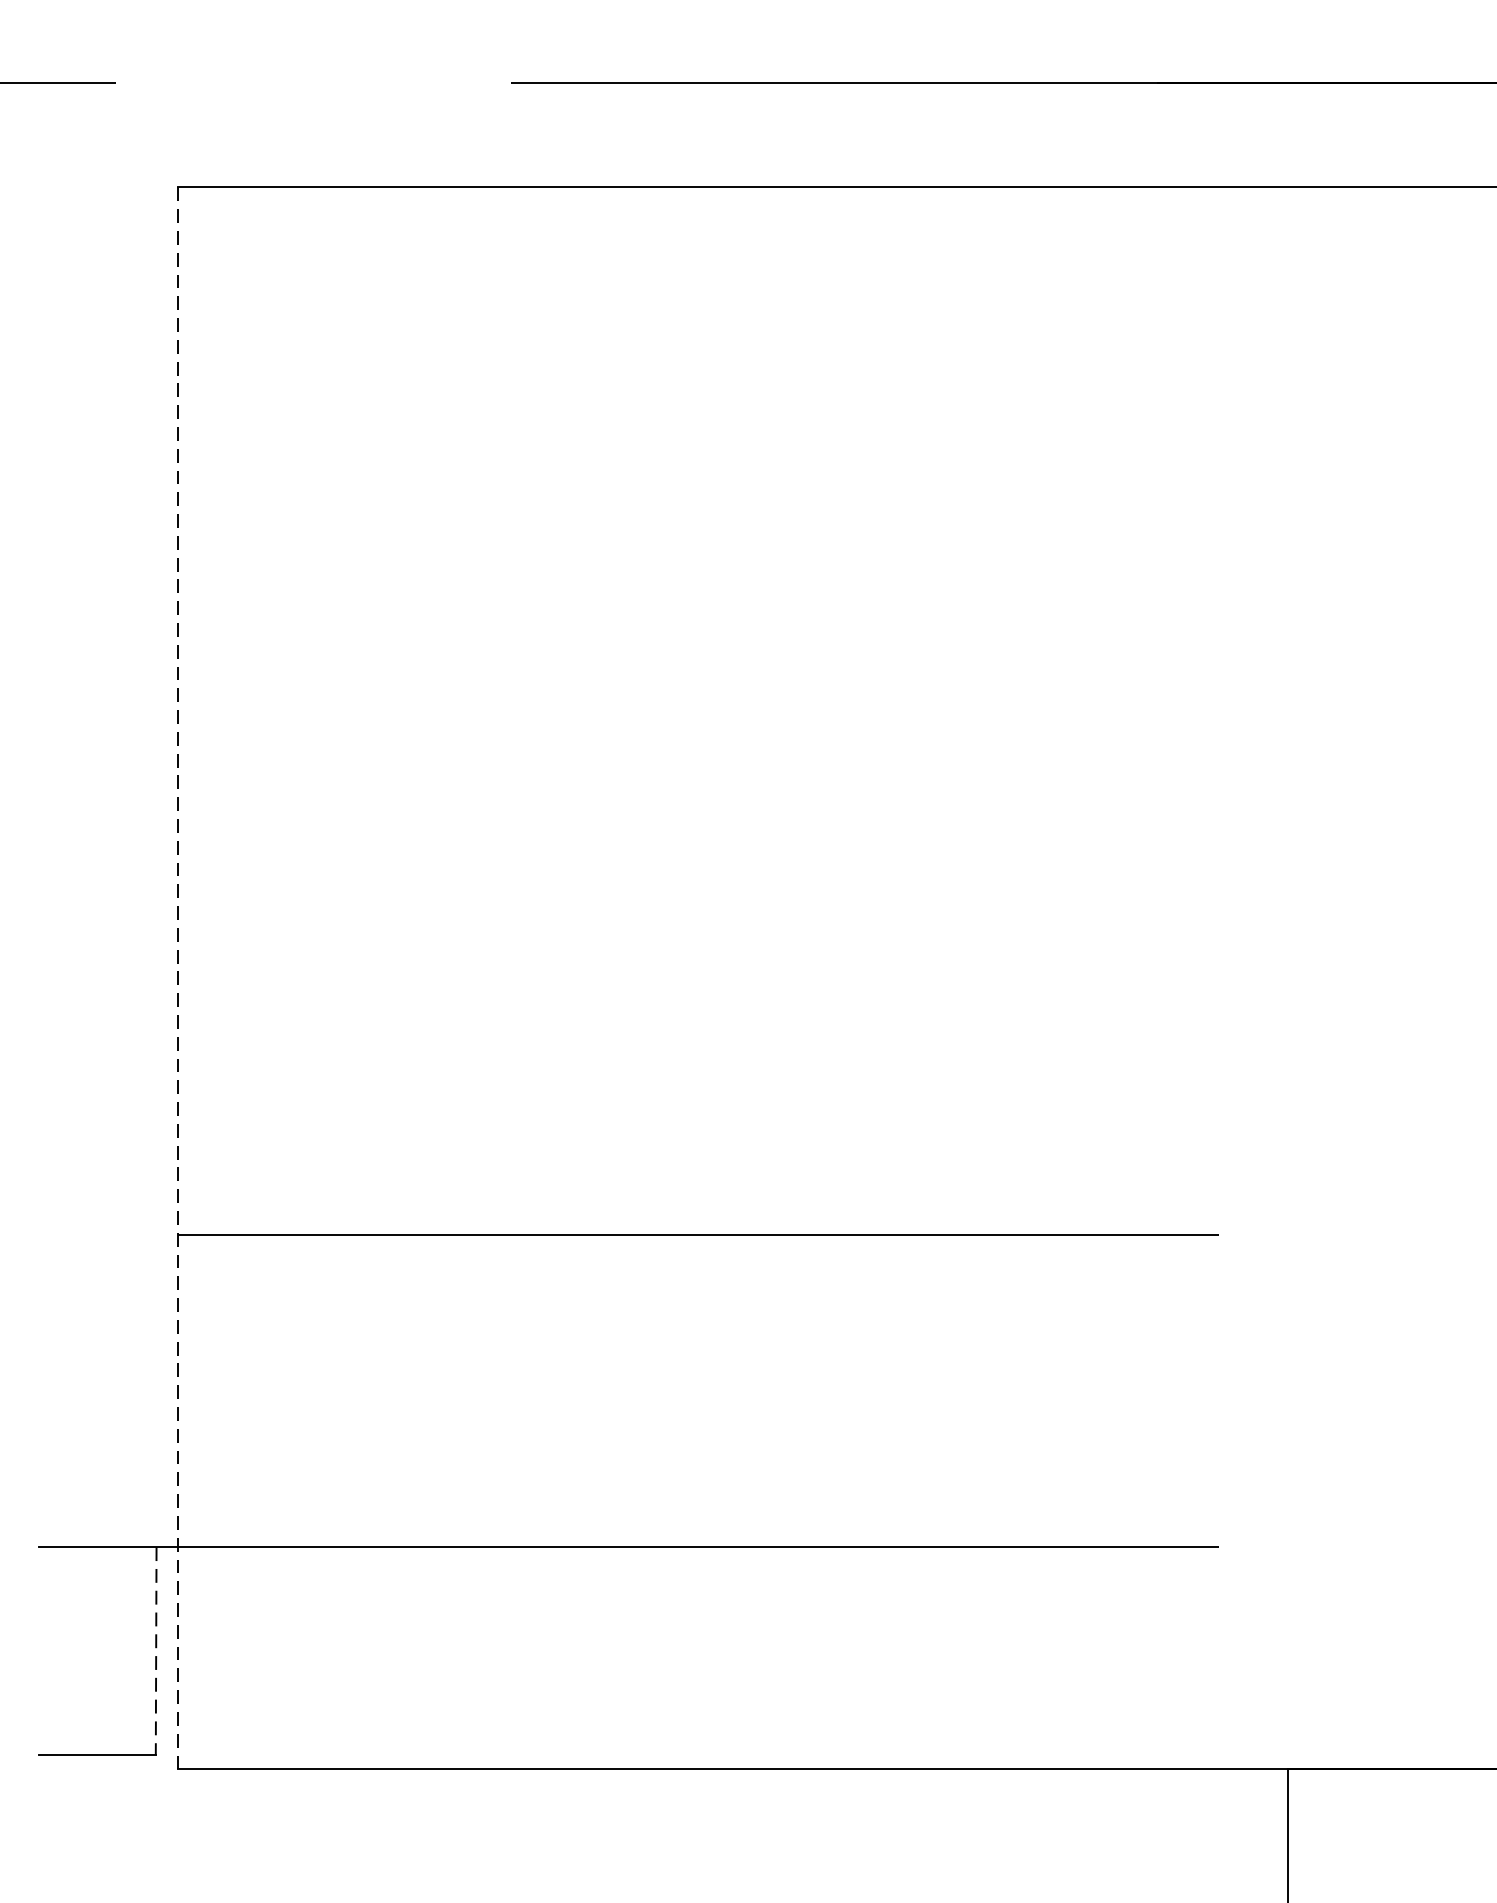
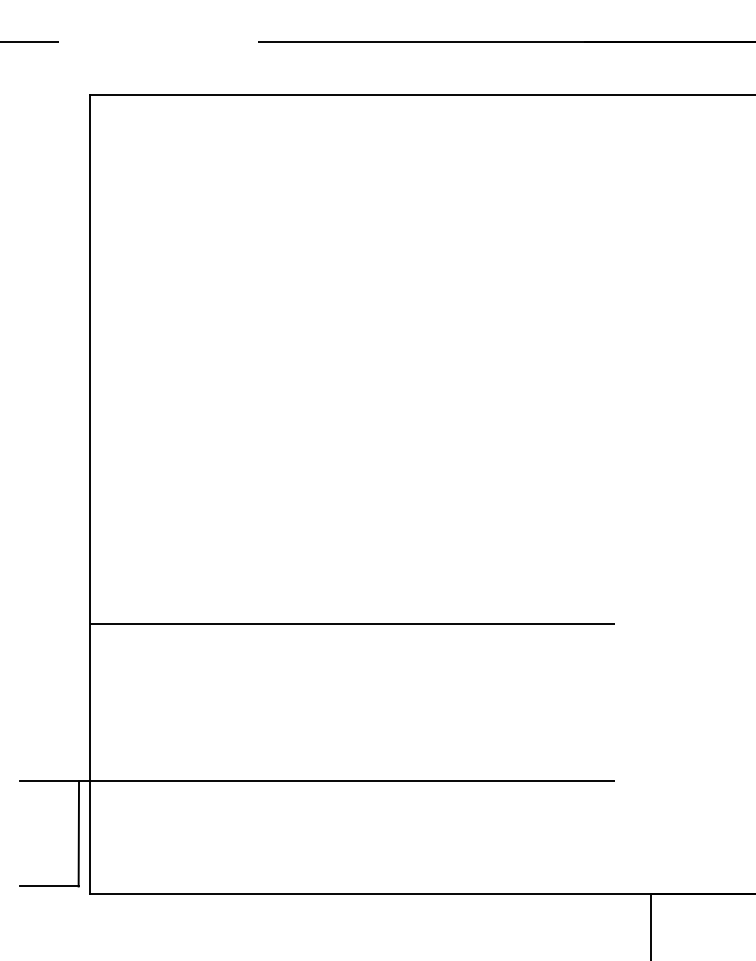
line: (177, 979) -> (89, 494), dashed -> solid
line: (155, 1650) -> (78, 833), dashed -> solid

